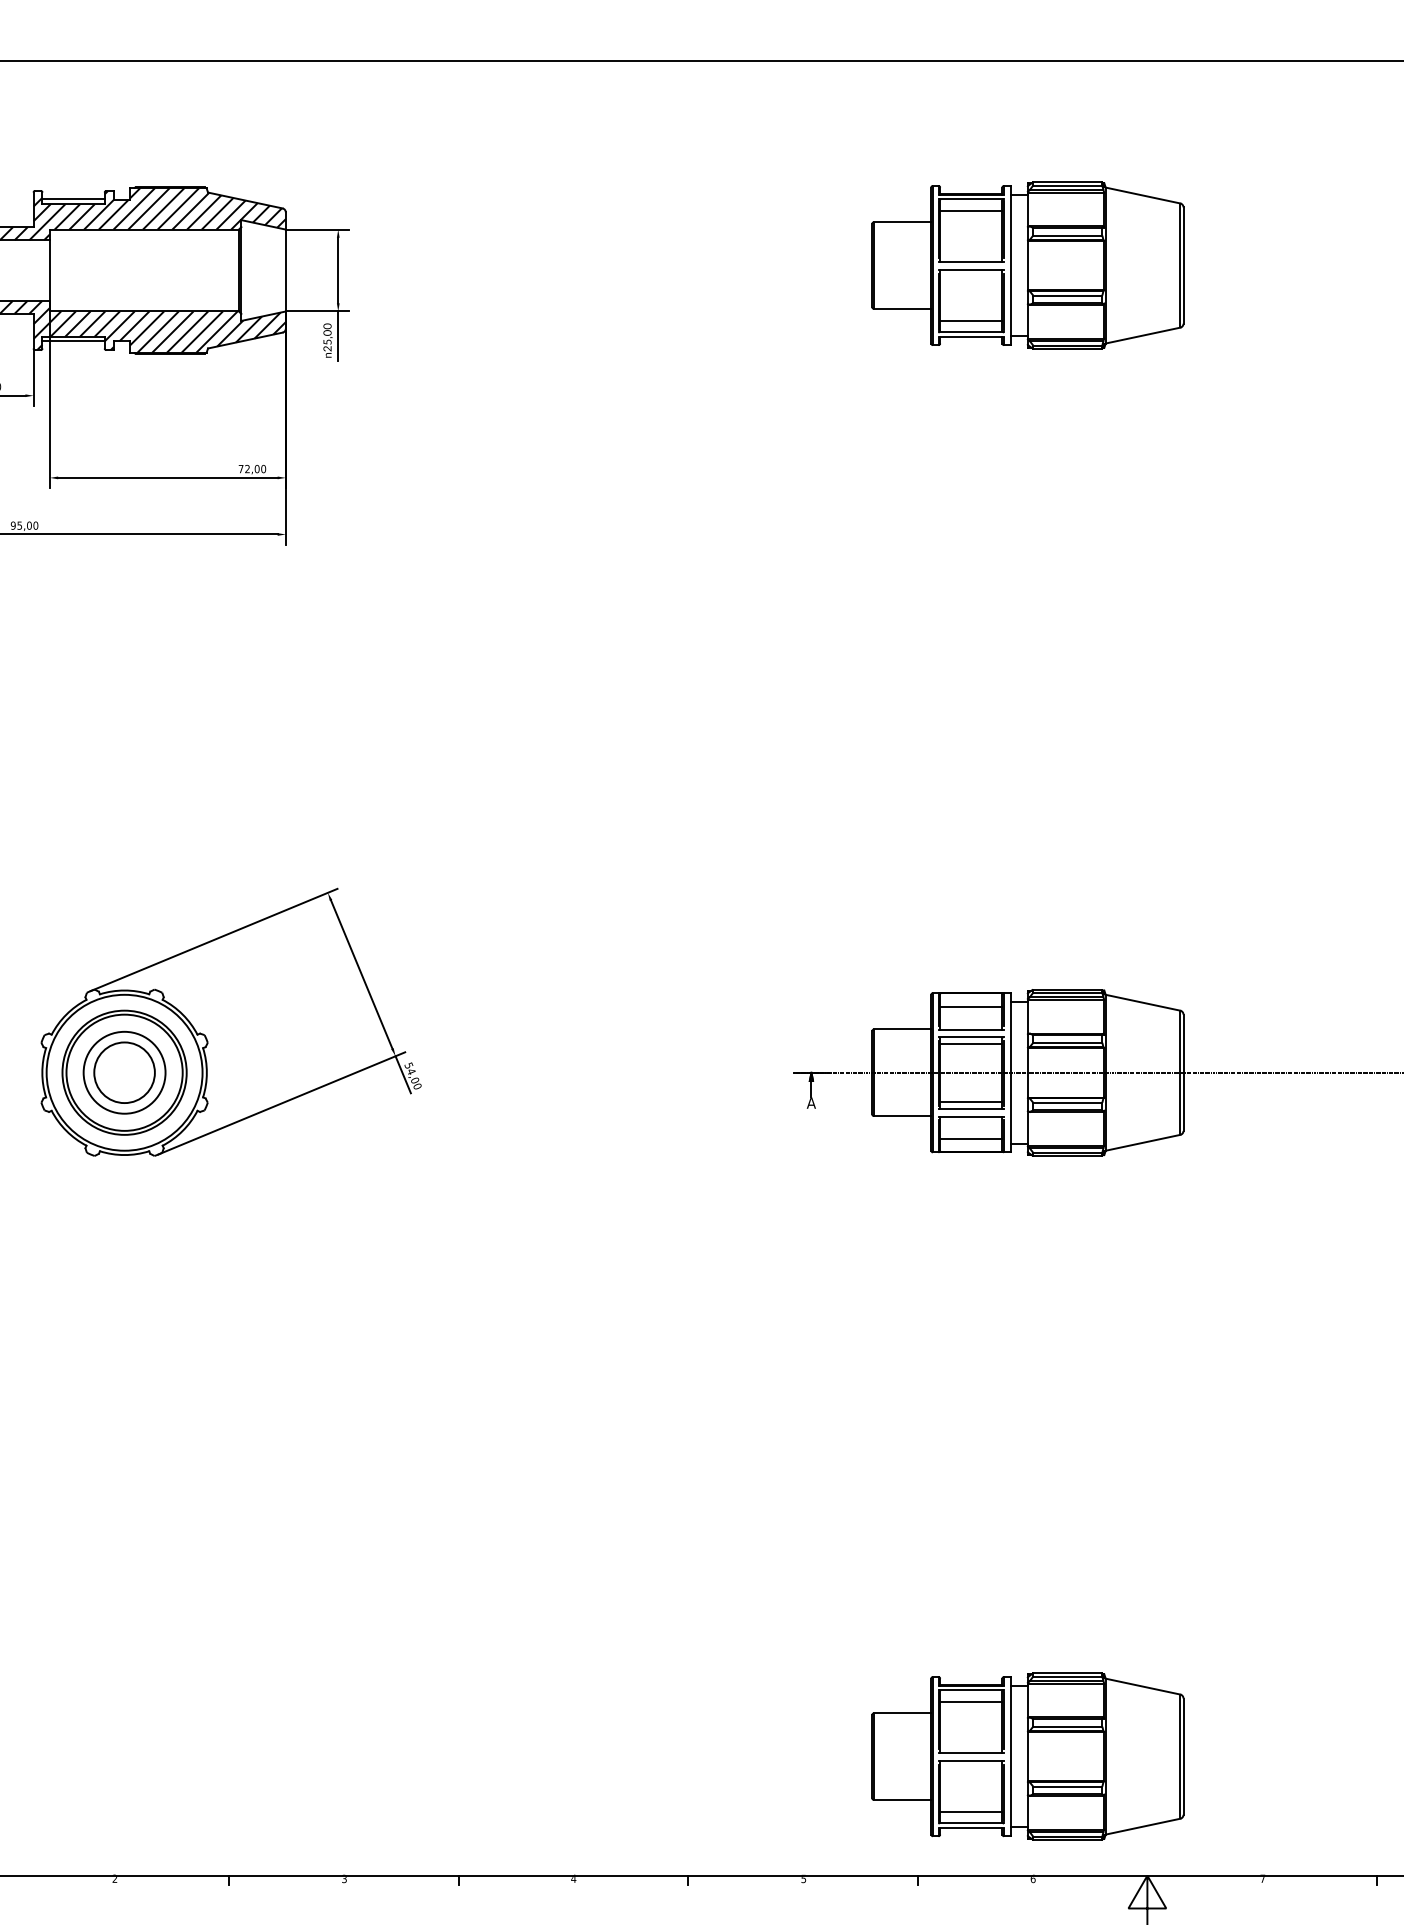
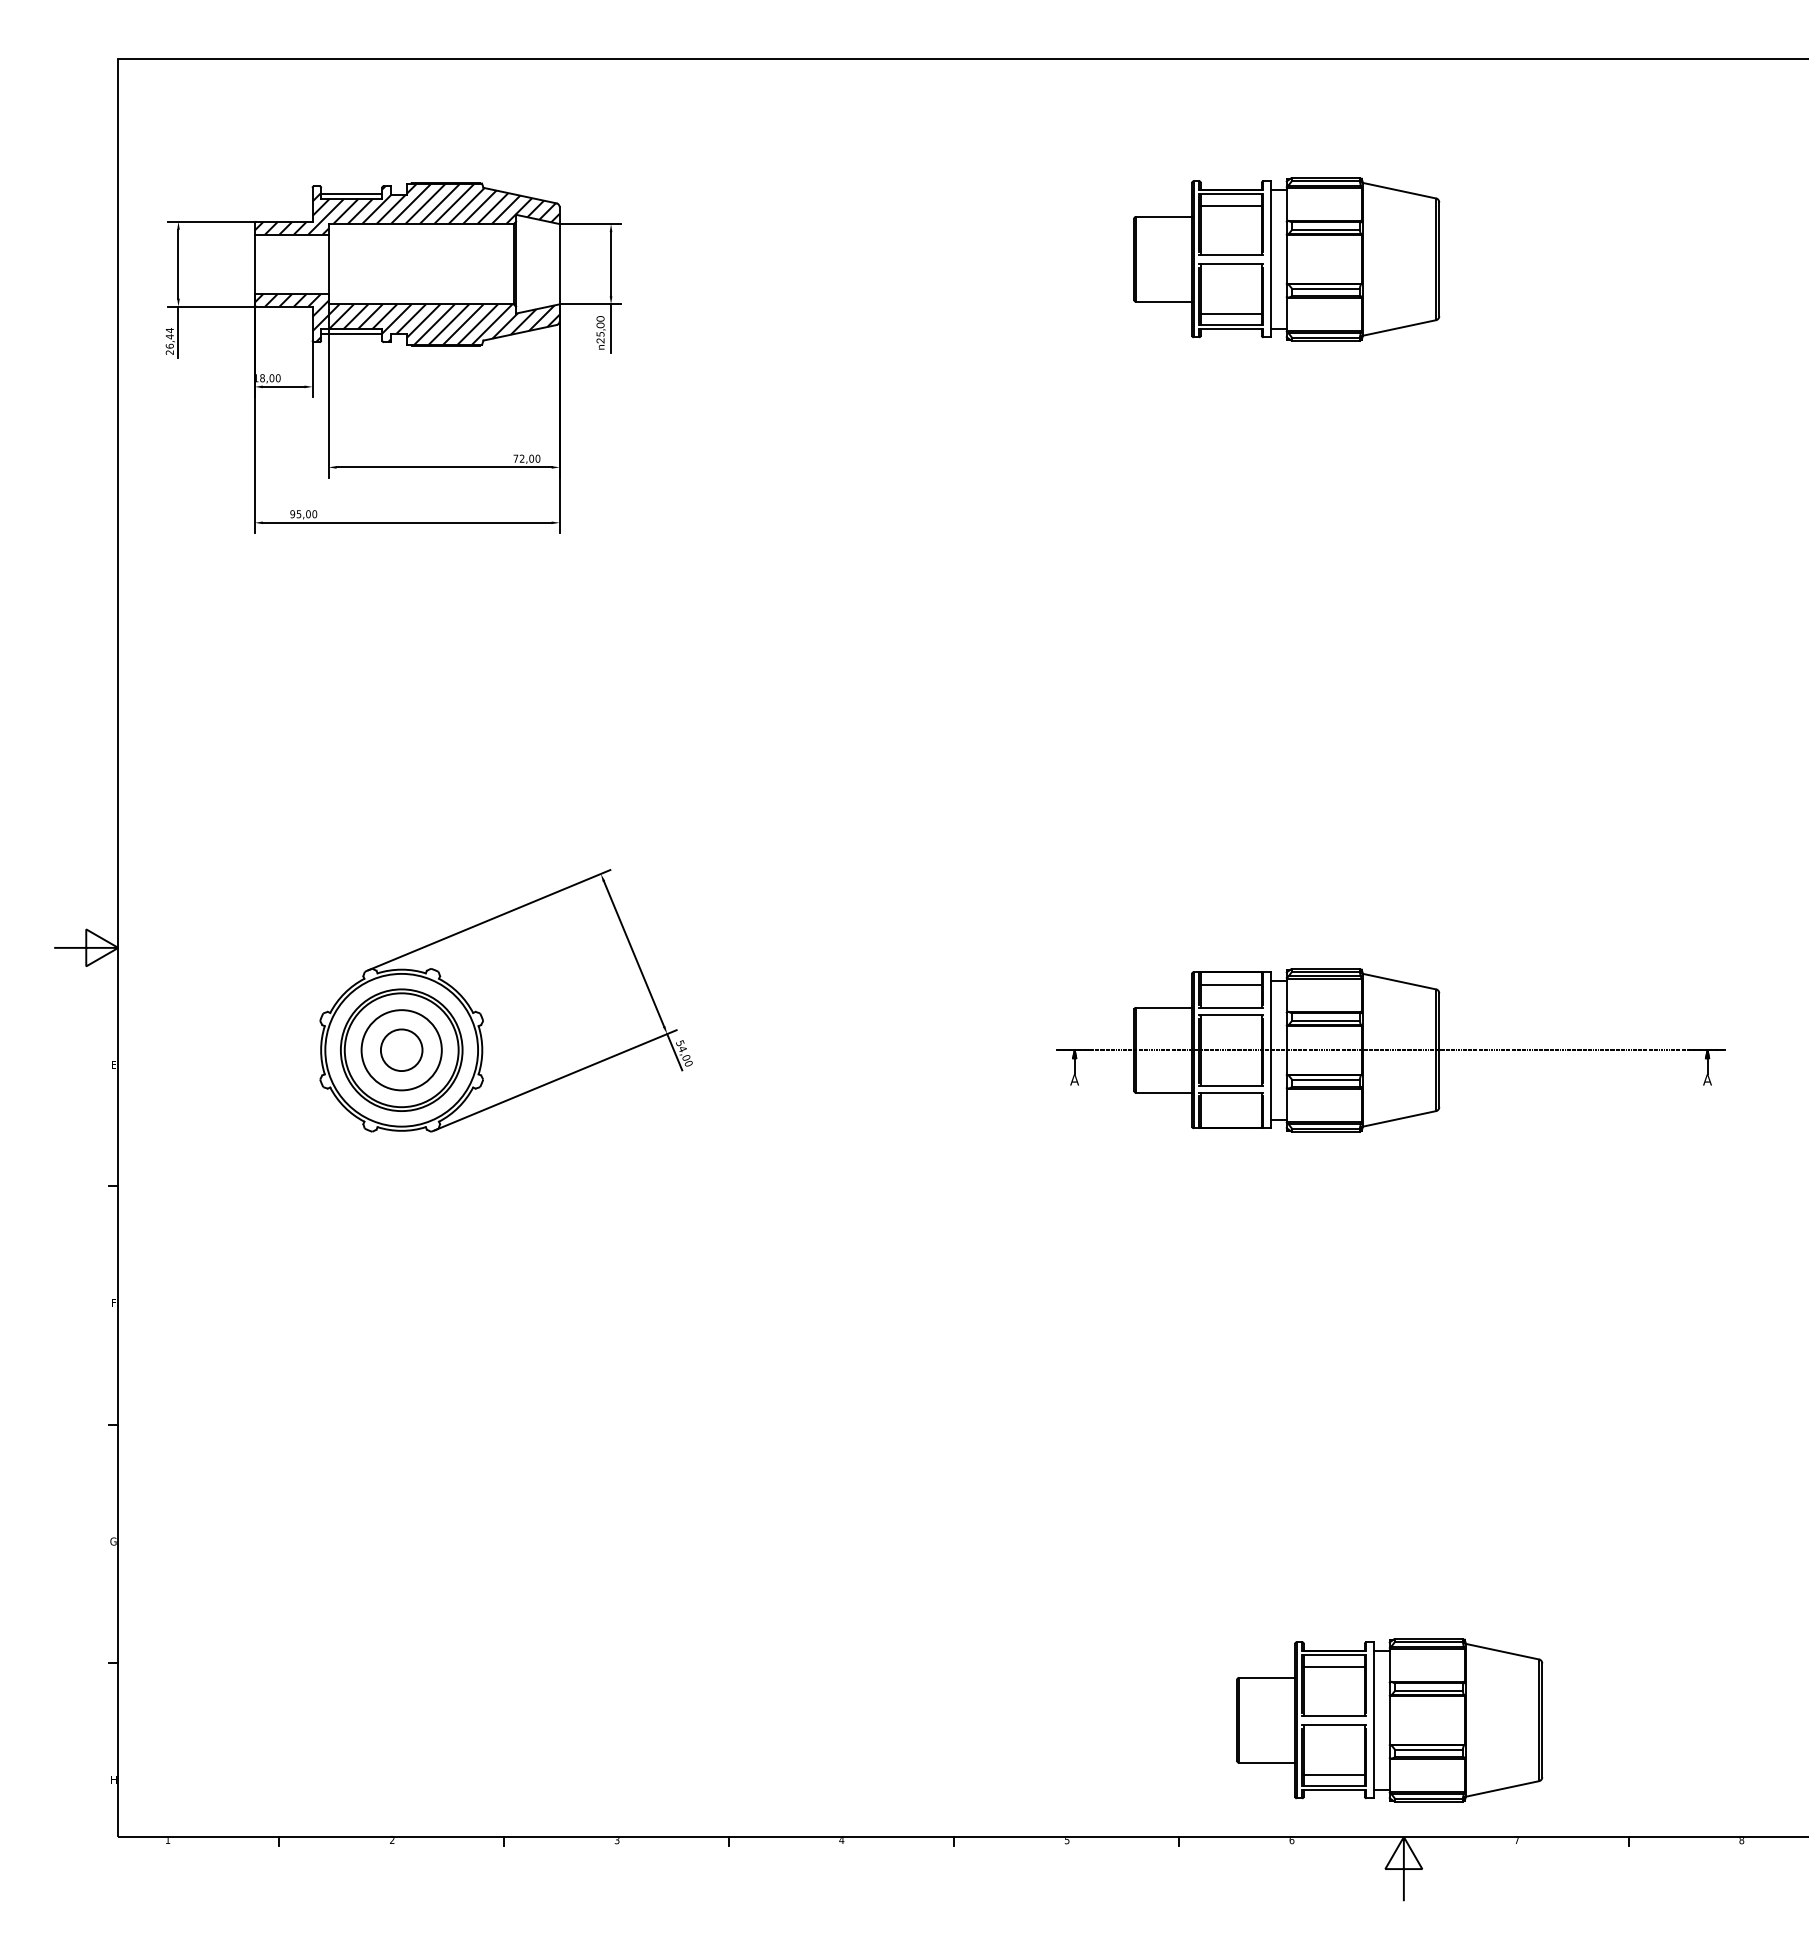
line: (970, 1043) -> (1230, 1021), removed
circle: (124, 1072) -> (401, 1049), size x0.7
line: (970, 1102) -> (1230, 1079), removed
line: (970, 1139) -> (1230, 1115), removed
part: (1027, 1756) -> (1389, 1720), moved

